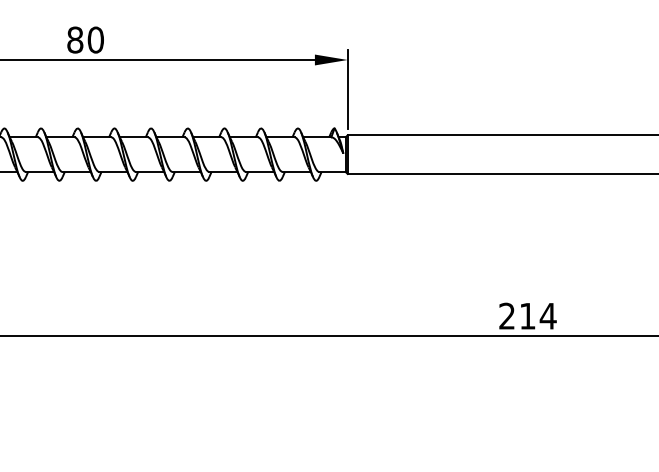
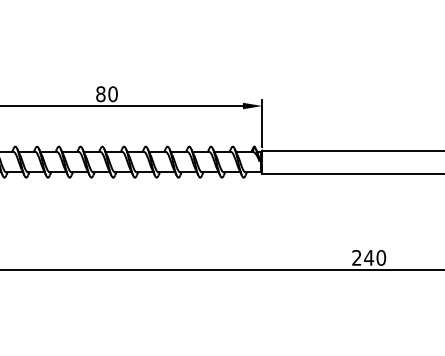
text: (538, 315) -> (375, 257), 214 -> 240

